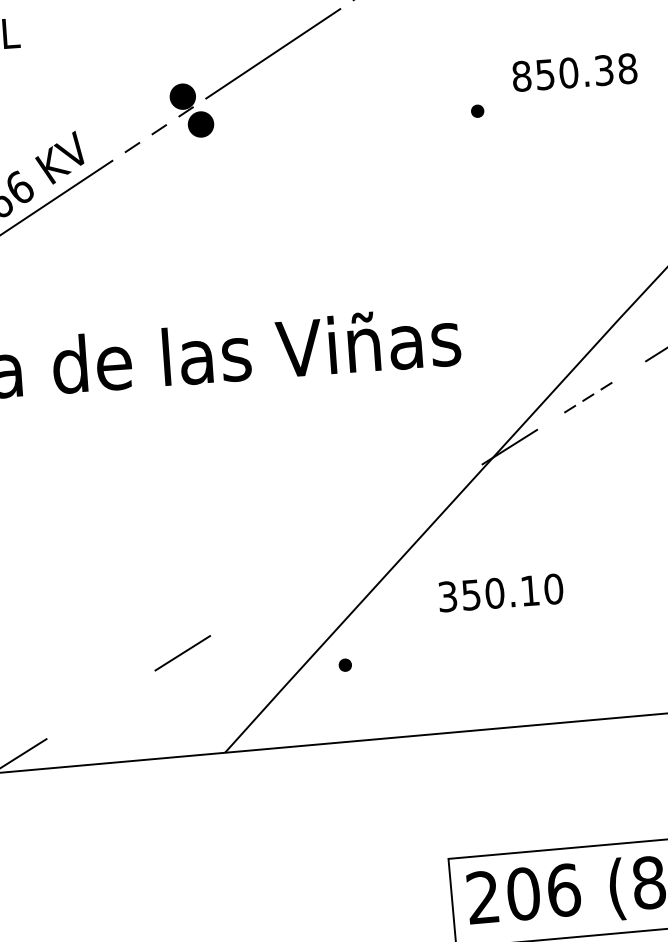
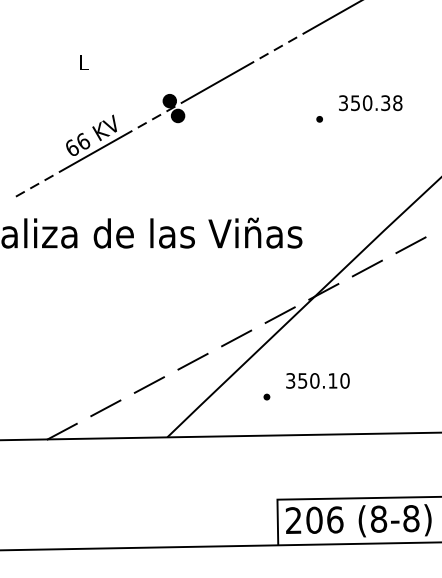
text: (521, 75) -> (343, 102), 850.38 -> 350.38
line: (591, 395) -> (367, 268), dashed -> solid
line: (426, 497) -> (279, 314), added
line: (346, 550) -> (236, 338), added
text: (500, 592) -> (317, 380), moved
line: (263, 601) -> (192, 361), added
part: (344, 664) -> (266, 396), moved
line: (100, 705) -> (105, 408), added

